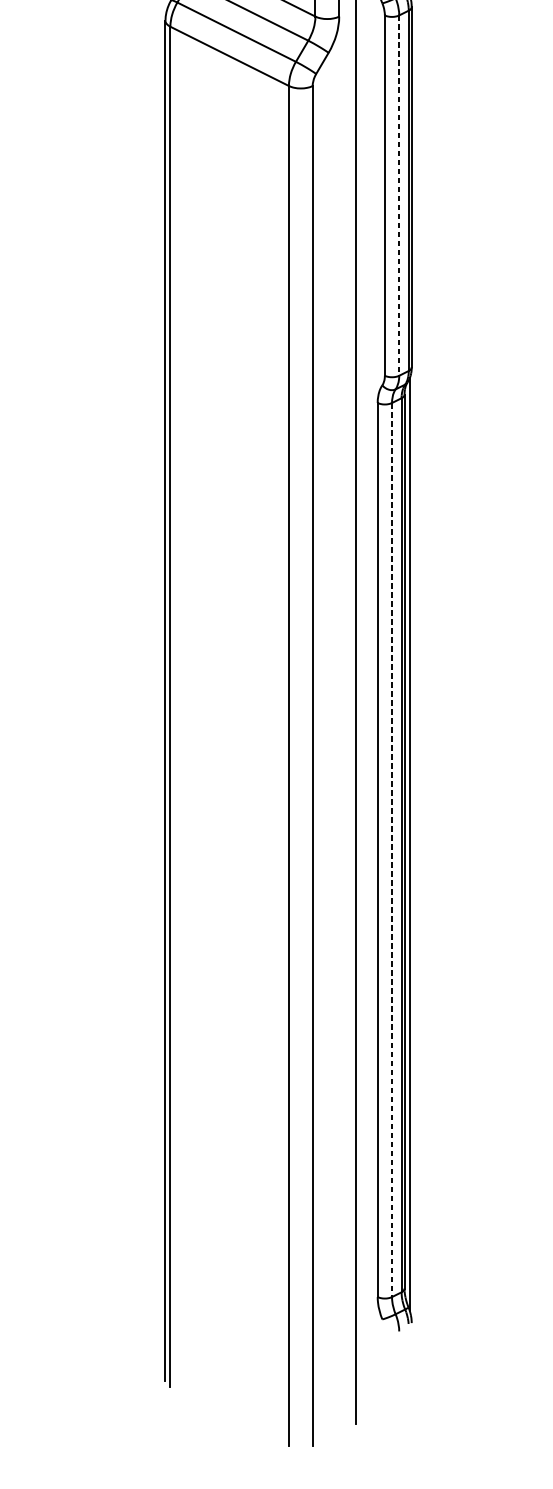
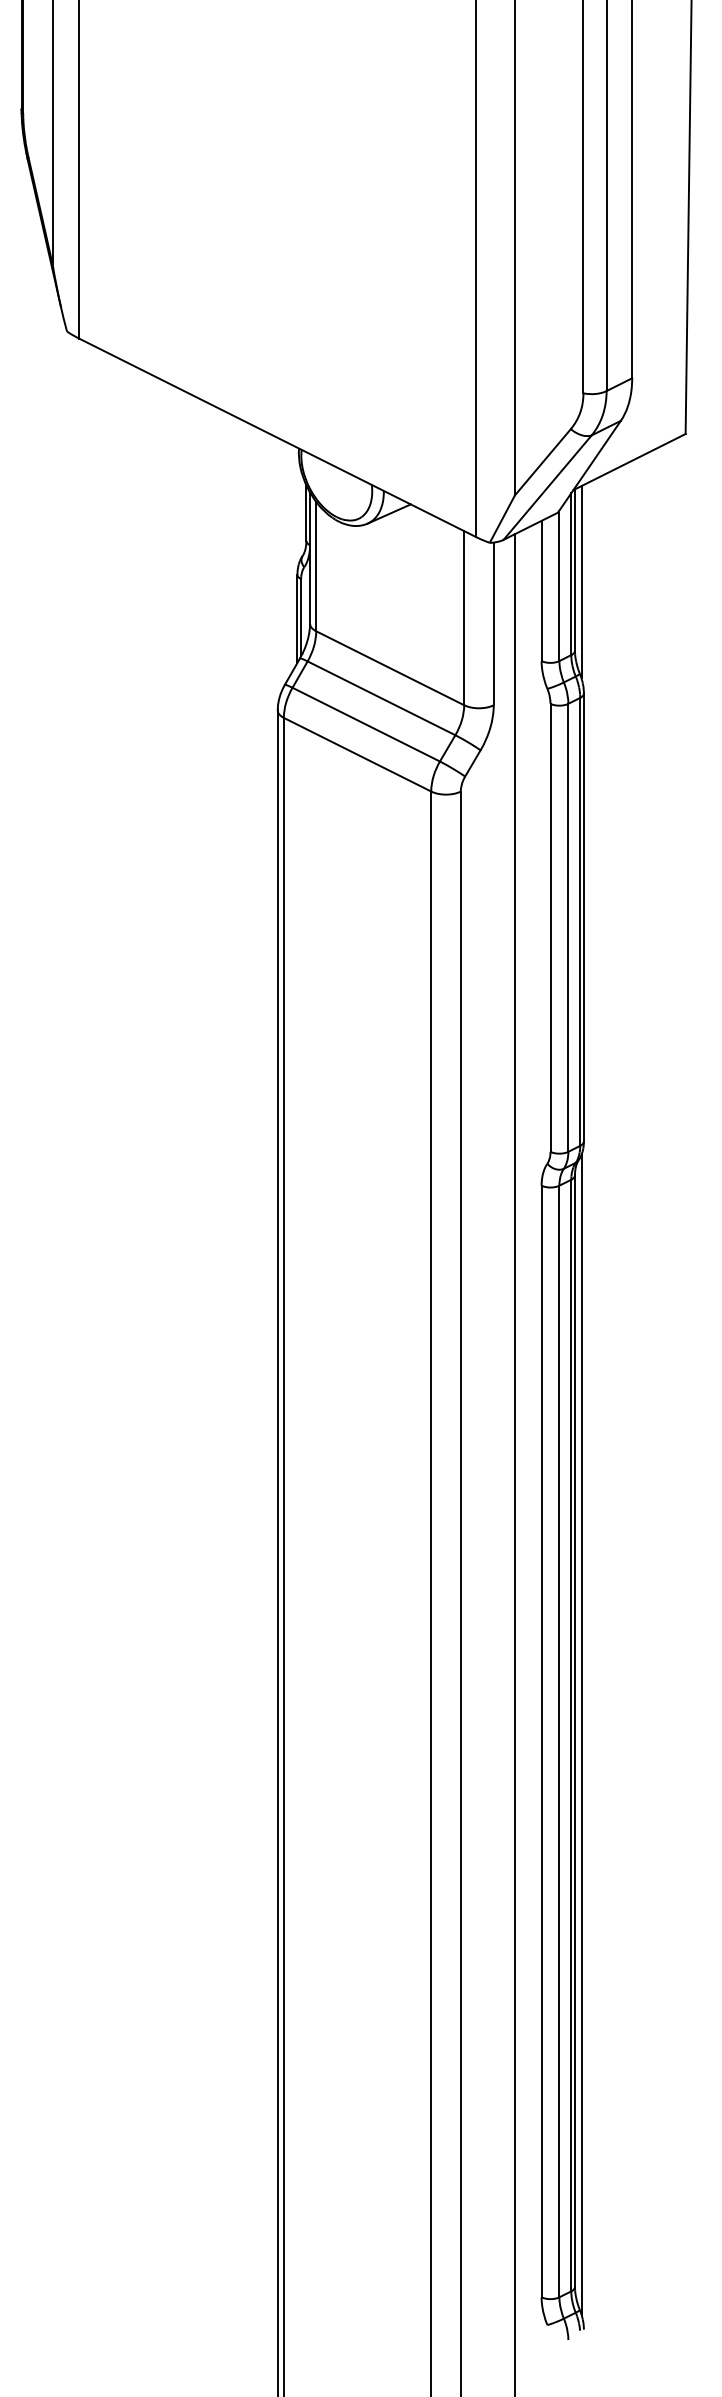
line: (399, 196) -> (568, 928), dashed -> solid
line: (392, 850) -> (559, 1741), dashed -> solid

